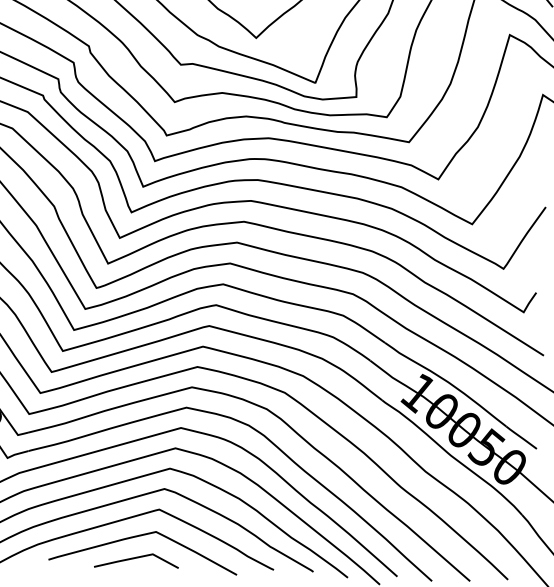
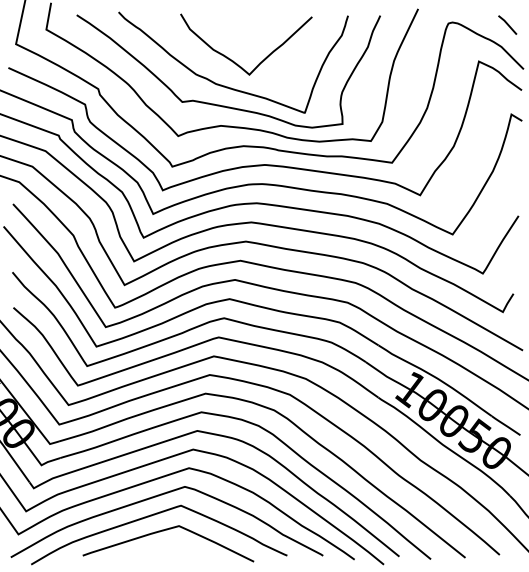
line: (136, 559) -> (162, 551), removed

